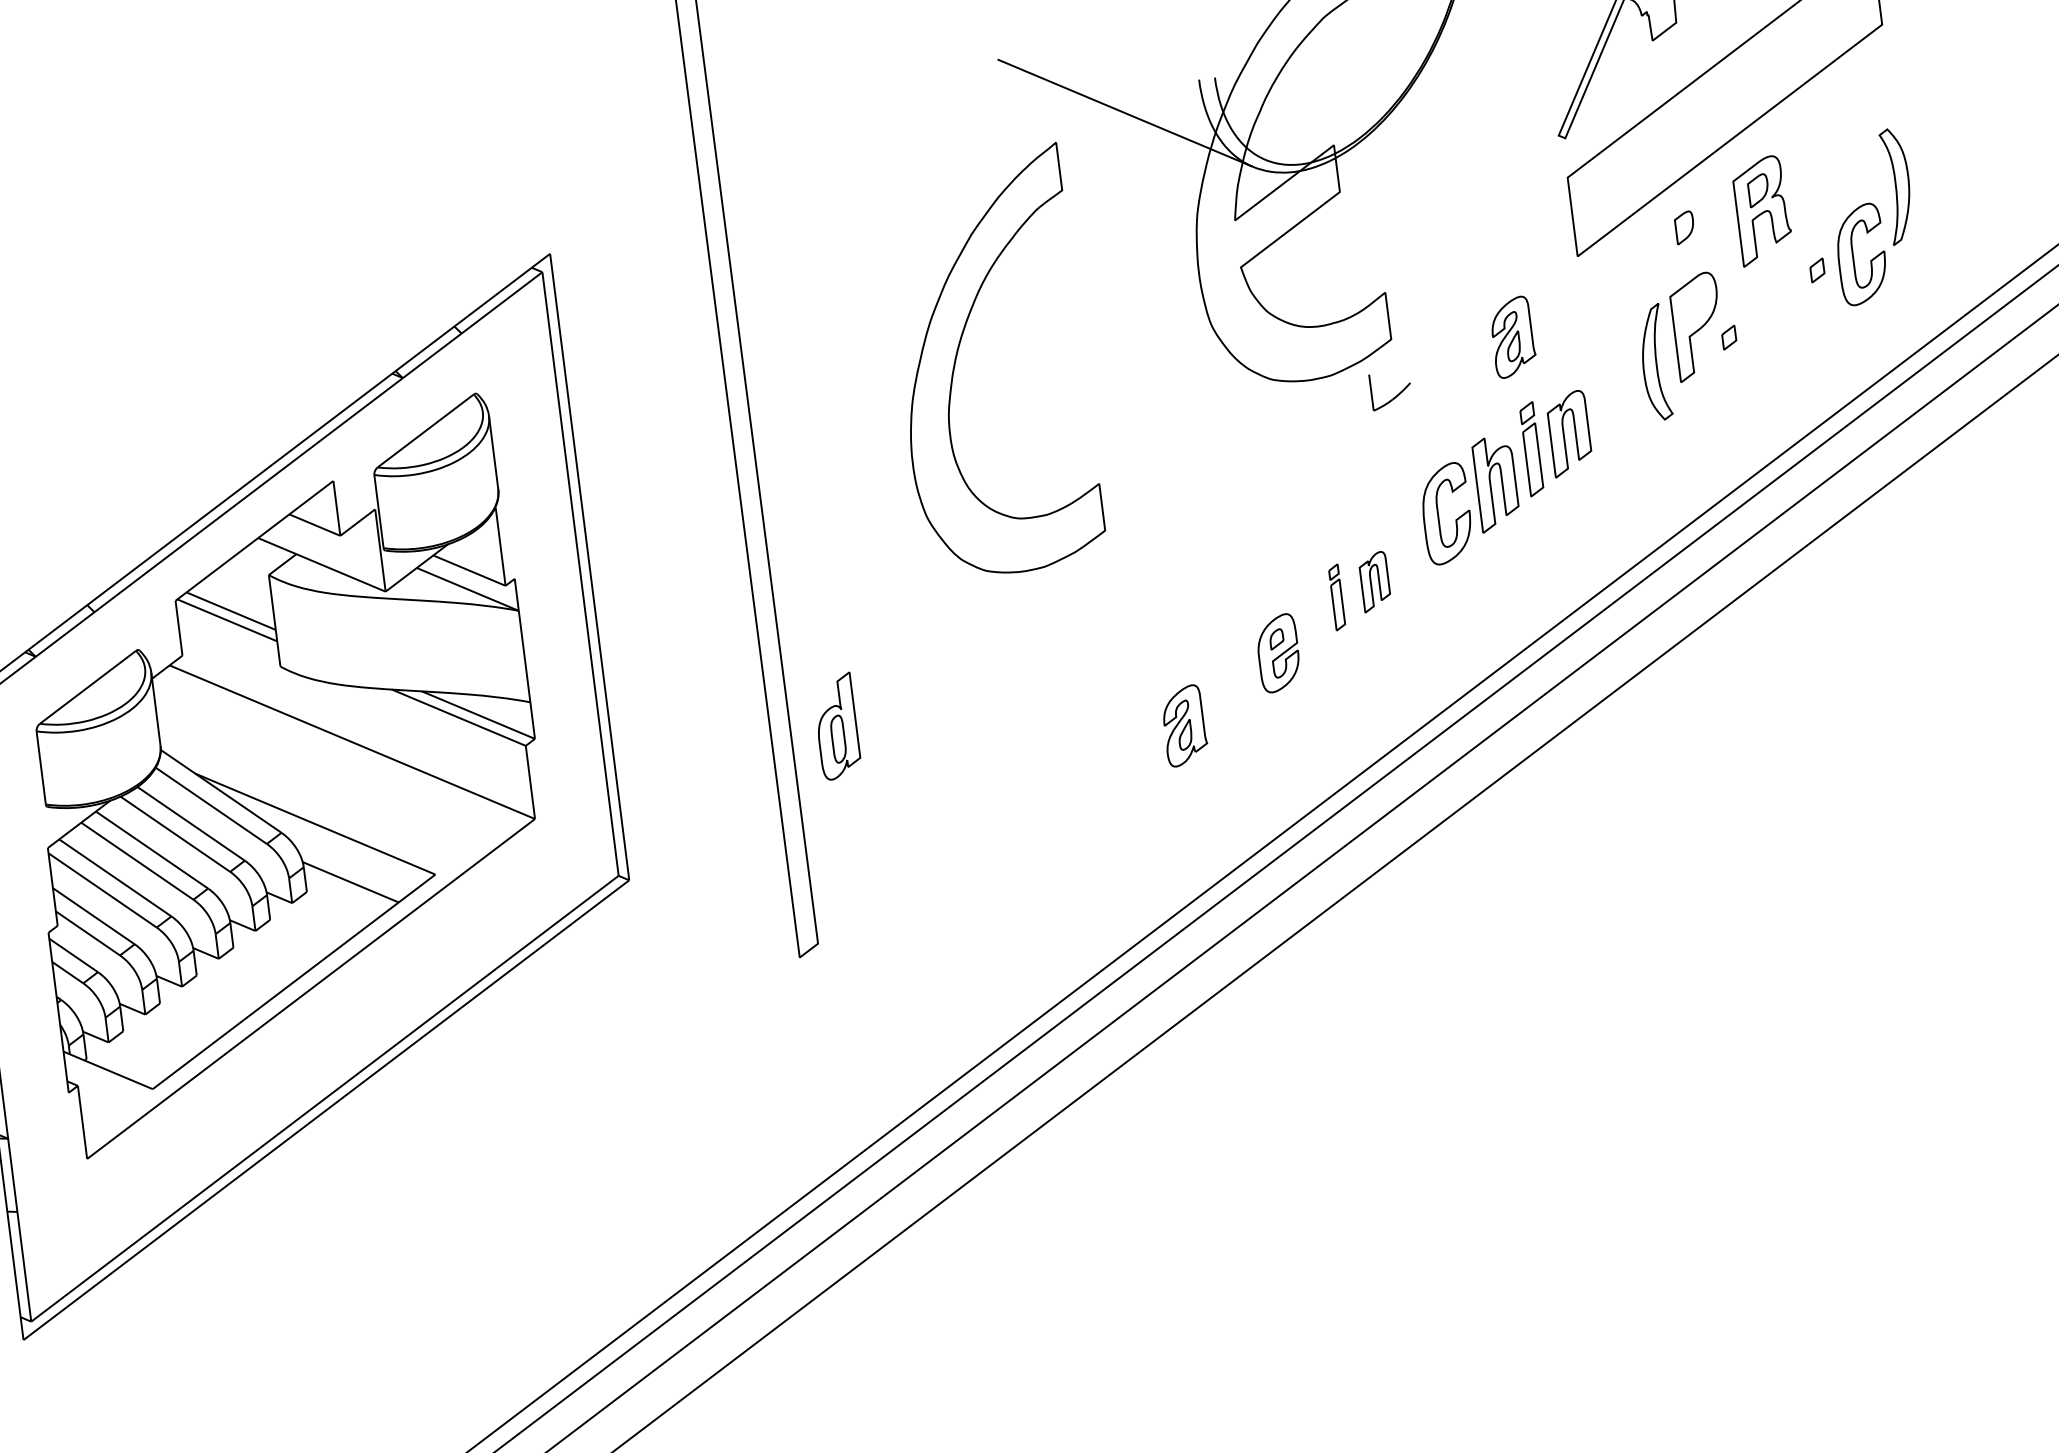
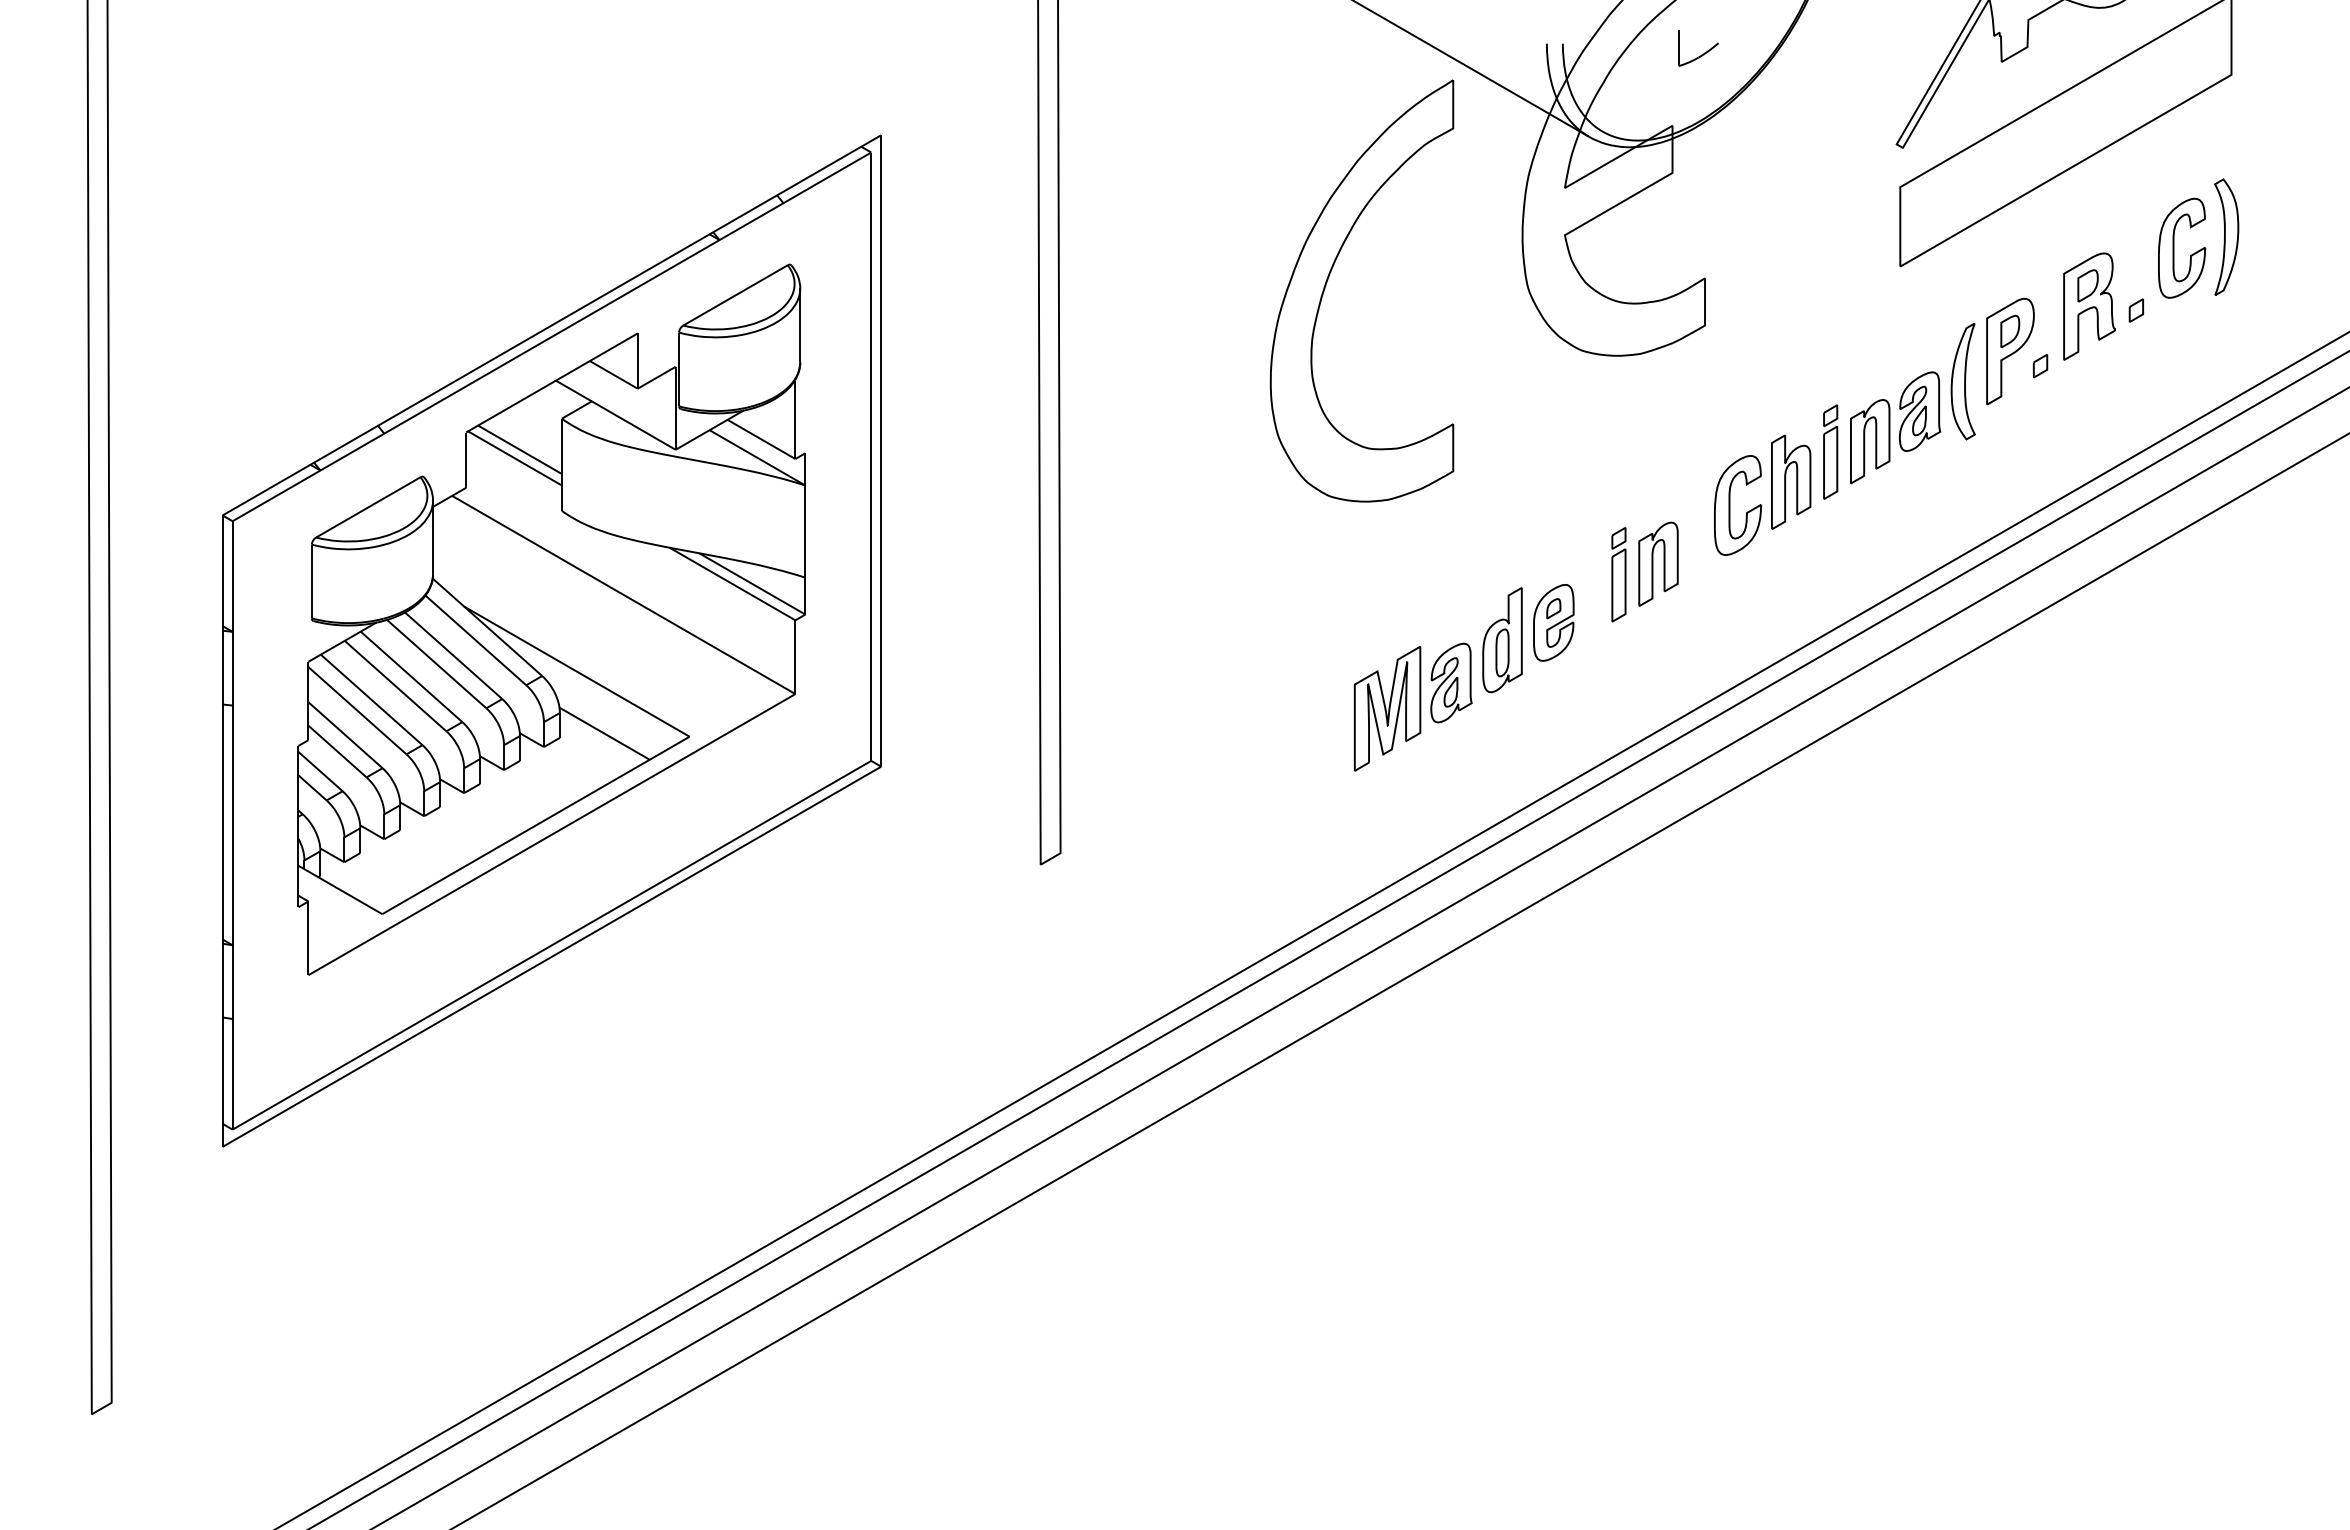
part: (1762, 210) -> (2089, 306), moved
part: (1685, 227) -> (2010, 331), moved
part: (1853, 254) -> (2174, 247), moved
part: (1513, 337) -> (1920, 411), moved
part: (958, 353) -> (1329, 277), moved
part: (1394, 396) -> (1701, 54), moved
part: (1374, 581) -> (1658, 563), size x1.43
part: (1336, 597) -> (1618, 574), size x1.43
part: (836, 726) -> (1502, 640), moved
part: (1124, 759) -> (1387, 708), added

